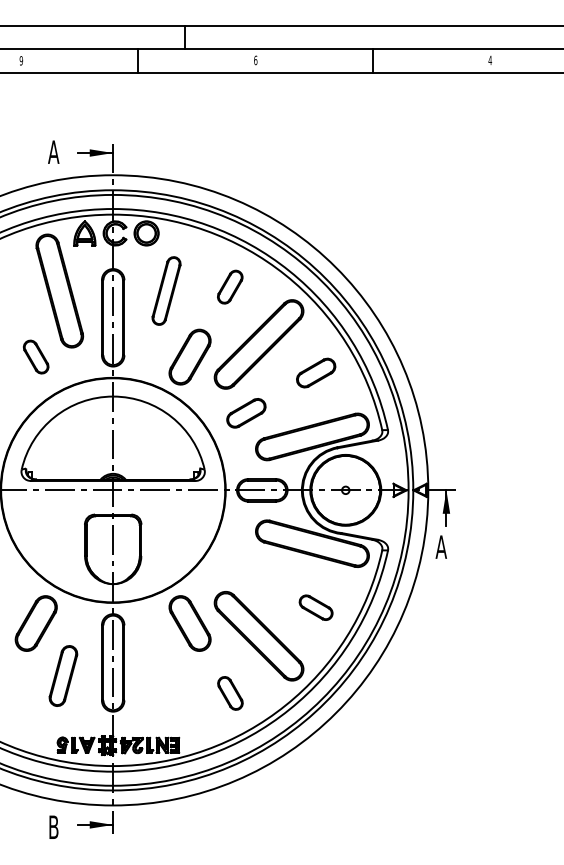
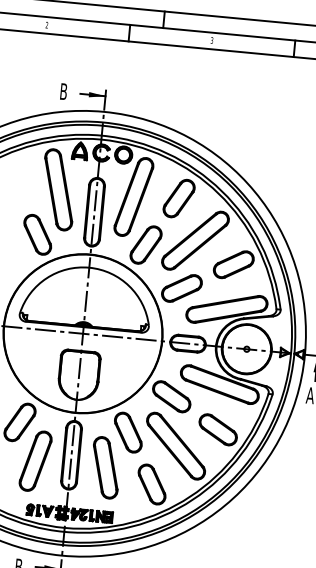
text: (21, 60) -> (47, 24), 9 -> 2
text: (255, 60) -> (211, 40), 6 -> 3
text: (53, 151) -> (63, 91), A -> B
part: (229, 286) -> (178, 197), size x1.67
part: (166, 290) -> (133, 196), size x1.67
part: (35, 356) -> (37, 234), size x1.67
part: (315, 372) -> (233, 264), size x1.43
part: (246, 412) -> (182, 287), size x1.43
part: (246, 566) -> (171, 396), added
part: (315, 607) -> (217, 429), size x1.67
part: (63, 675) -> (35, 460), size x1.43
part: (162, 675) -> (105, 467), added
part: (230, 693) -> (152, 484), size x1.67

